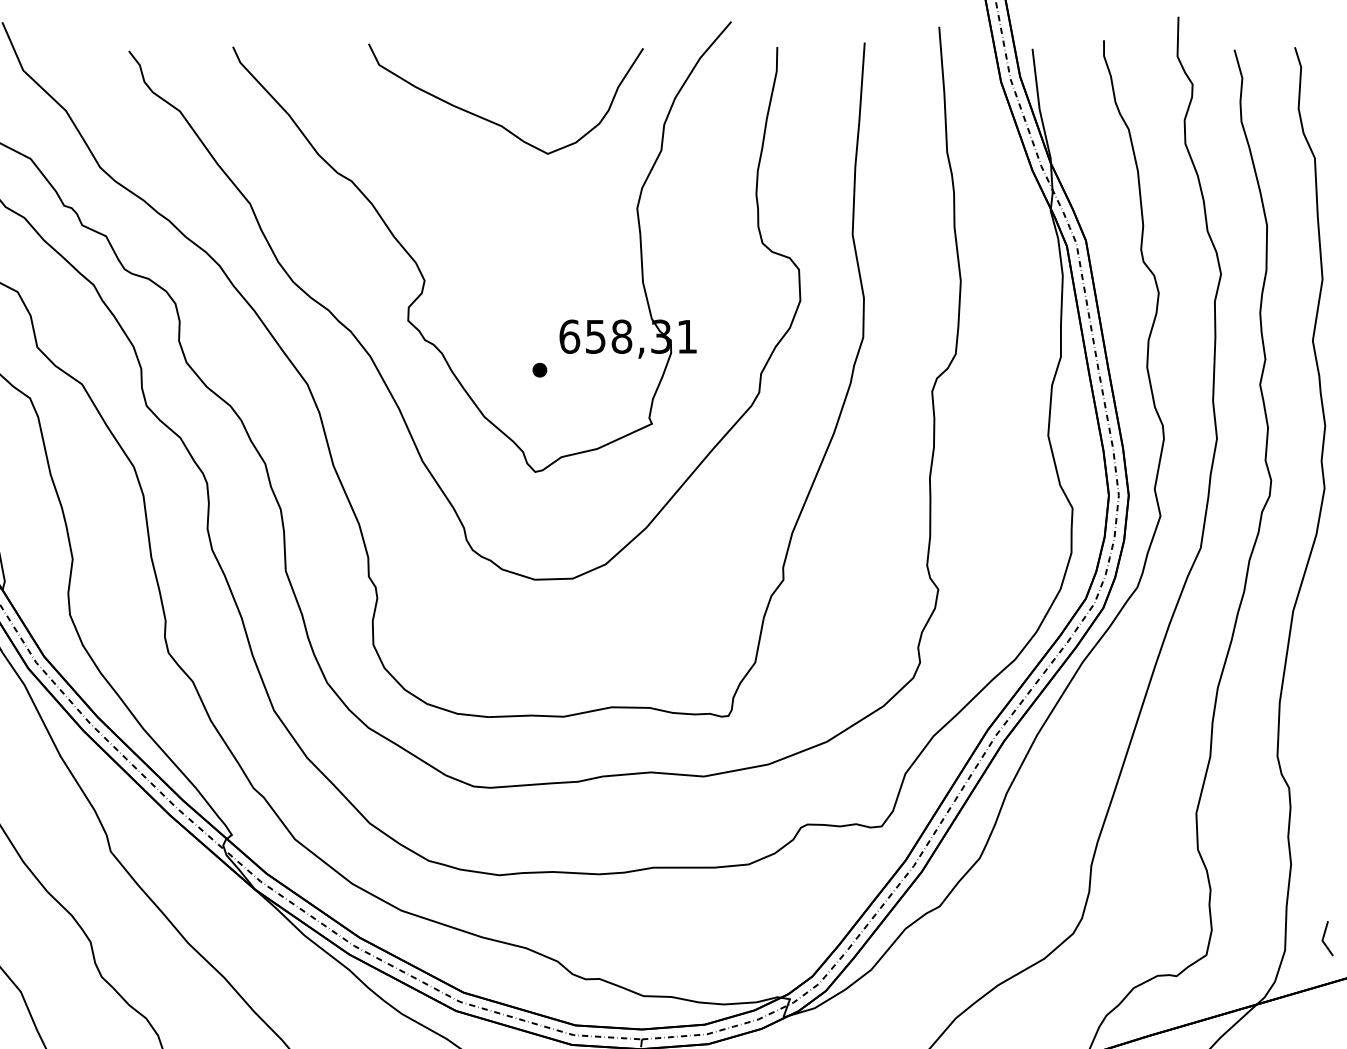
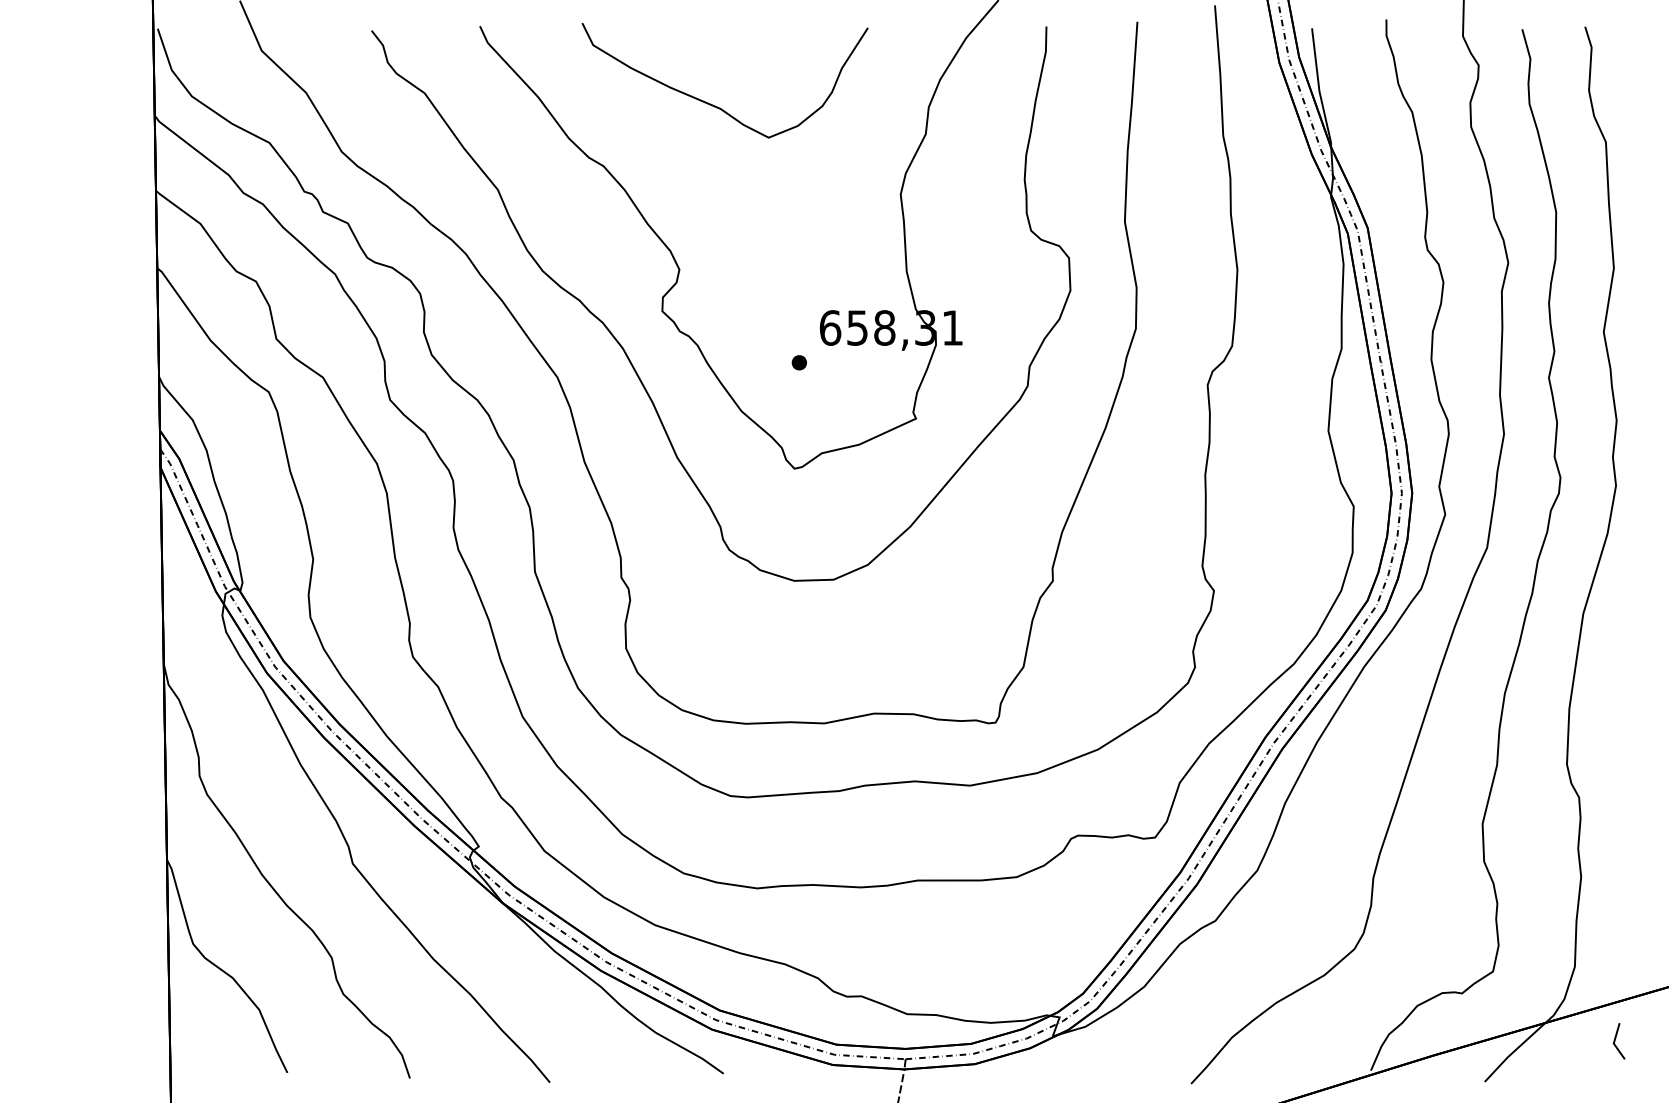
curve: (494, 122) -> (713, 104), moved
line: (1324, 938) -> (1615, 1041), moved

